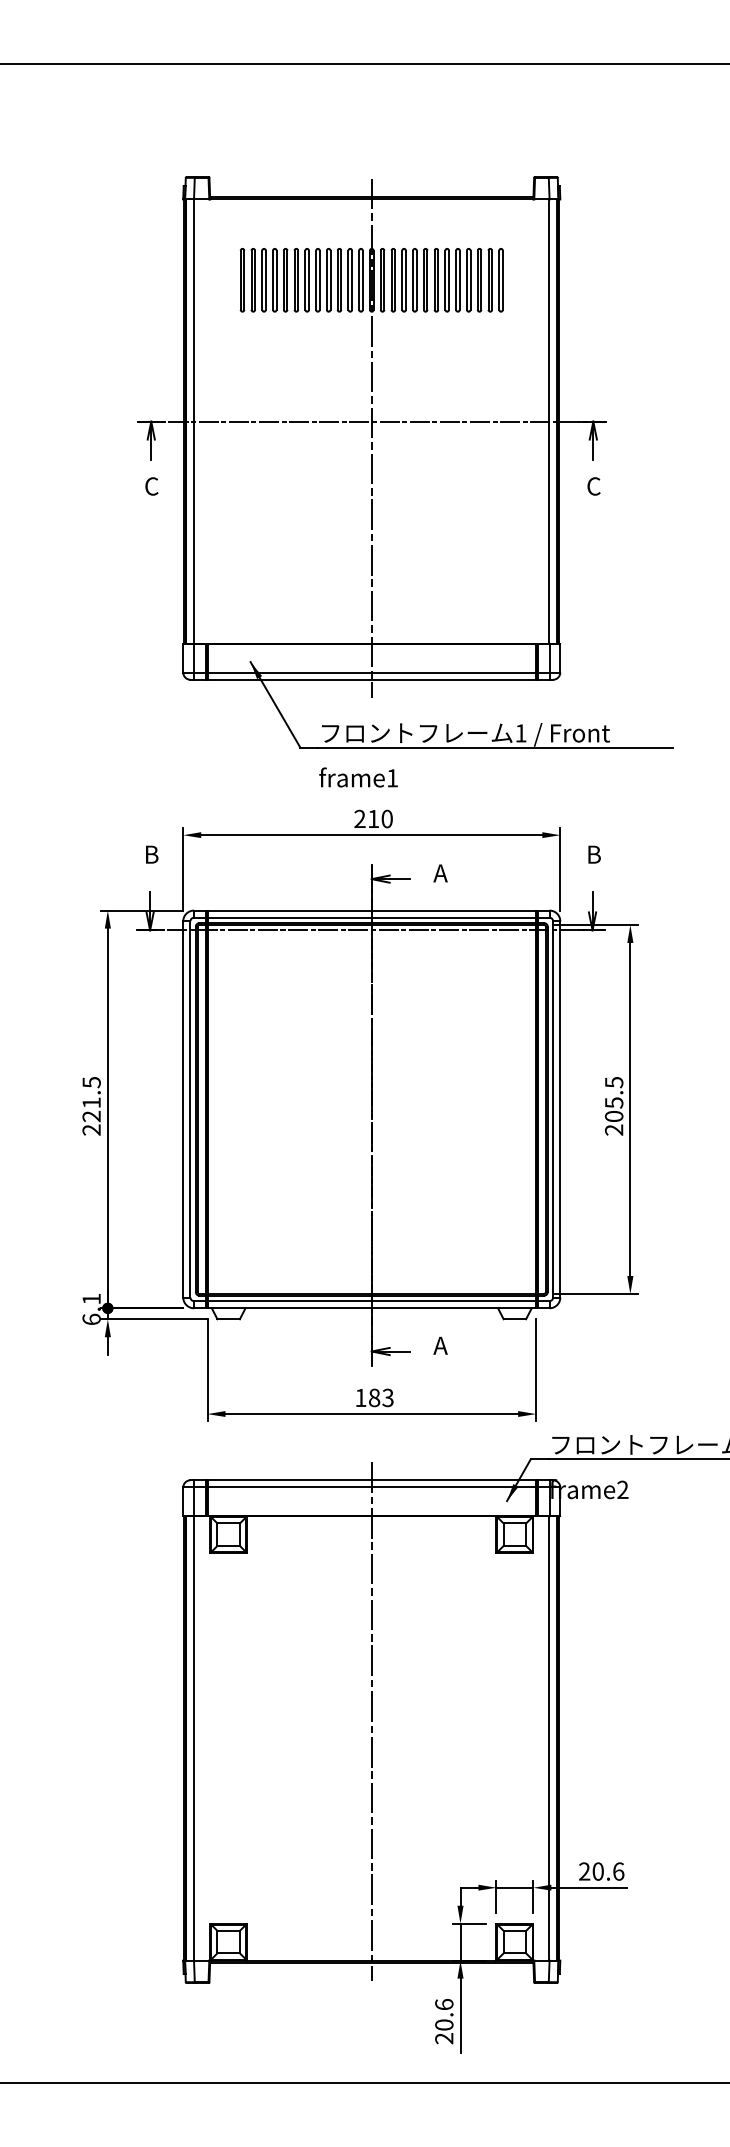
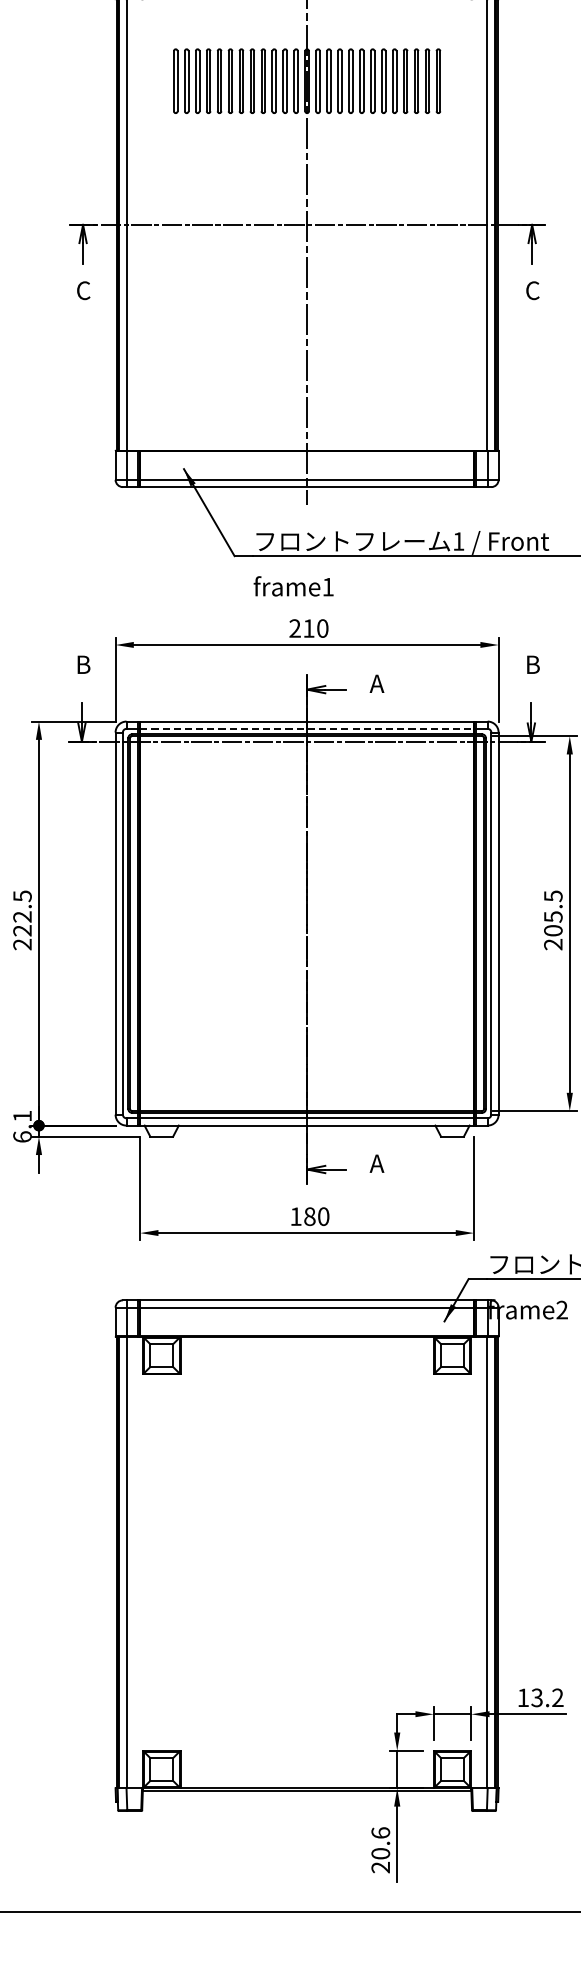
line: (372, 917) -> (307, 728), solid -> dashed
text: (91, 1102) -> (22, 916), 221.5 -> 222.5
text: (387, 1397) -> (323, 1216), 183 -> 180
line: (371, 1721) -> (306, 1545), removed
text: (601, 1871) -> (540, 1697), 20.6 -> 13.2

